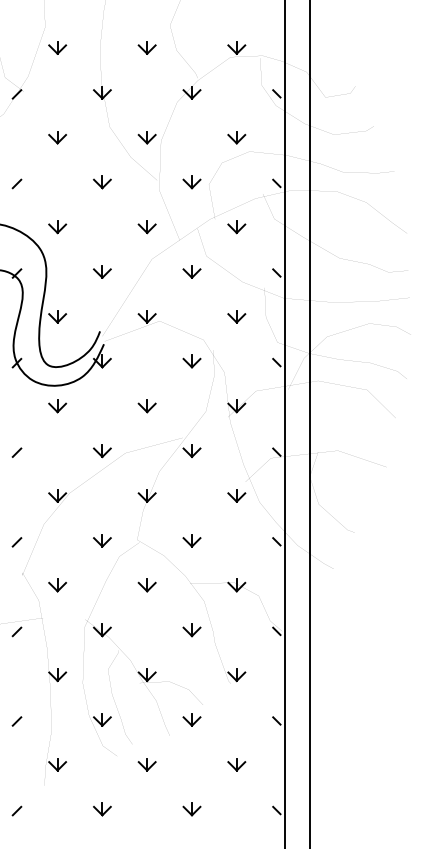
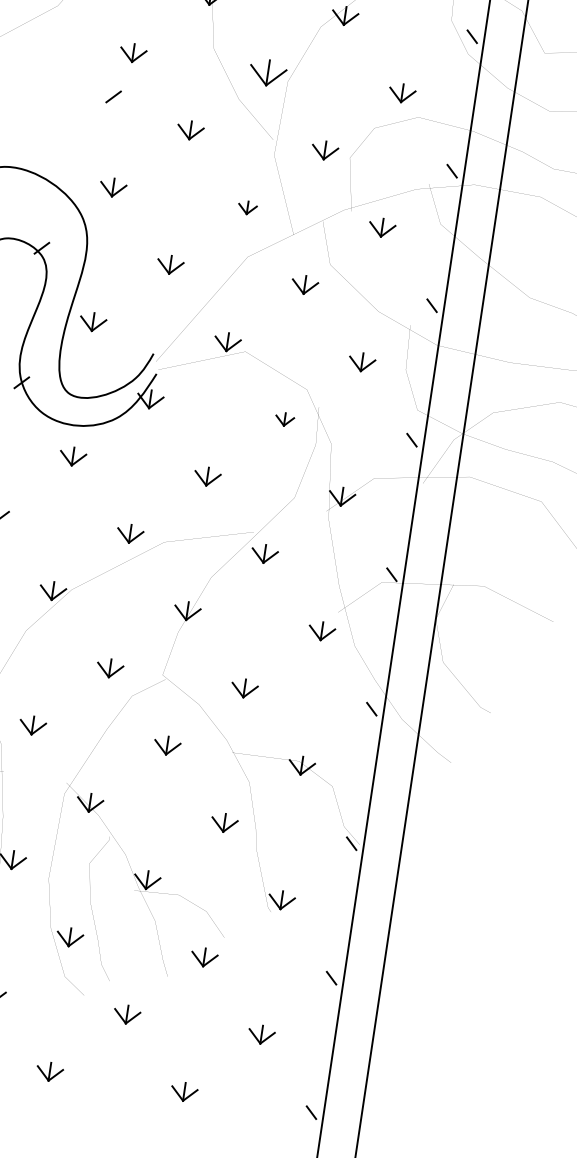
part: (146, 137) -> (266, 73), size x1.4
line: (16, 183) -> (112, 96), moved
part: (146, 227) -> (246, 208), size x0.7
part: (191, 361) -> (284, 419), size x0.7

